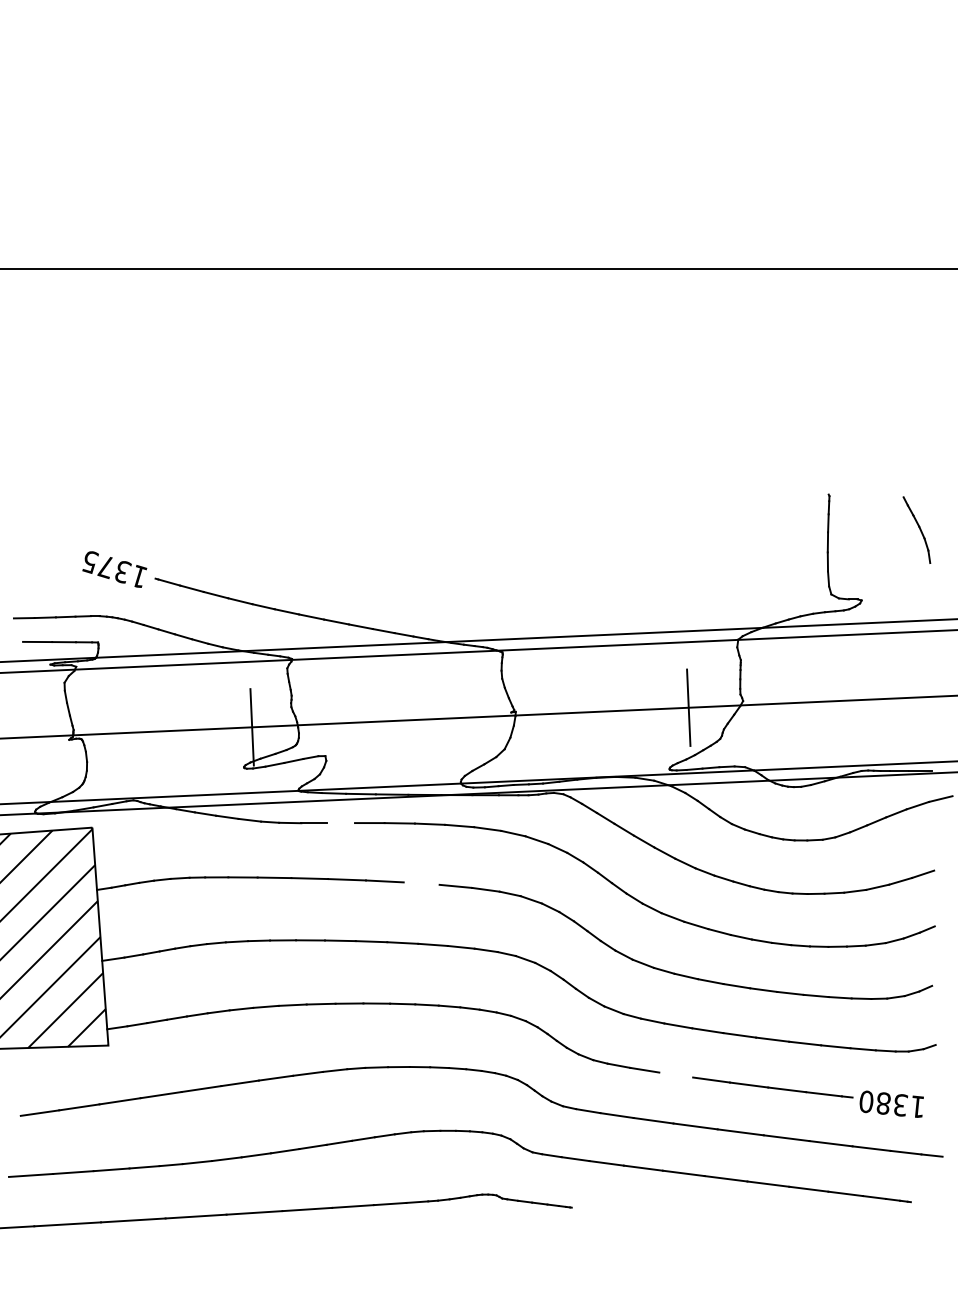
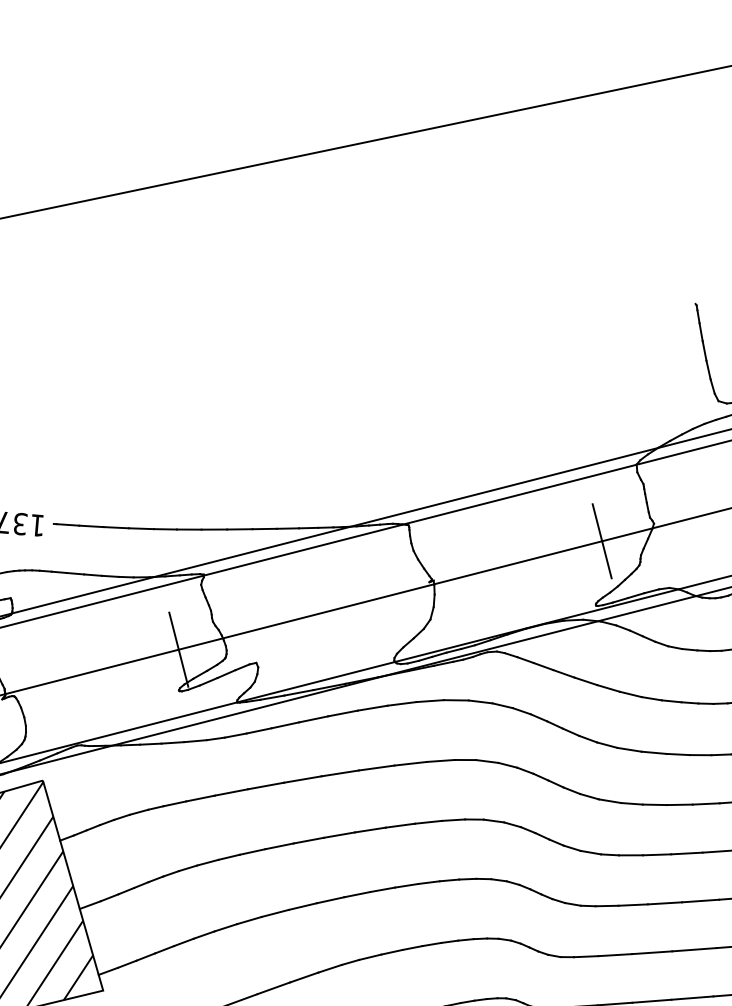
line: (340, 823) -> (284, 725), added
line: (421, 883) -> (376, 767), added
line: (676, 1074) -> (665, 902), added

